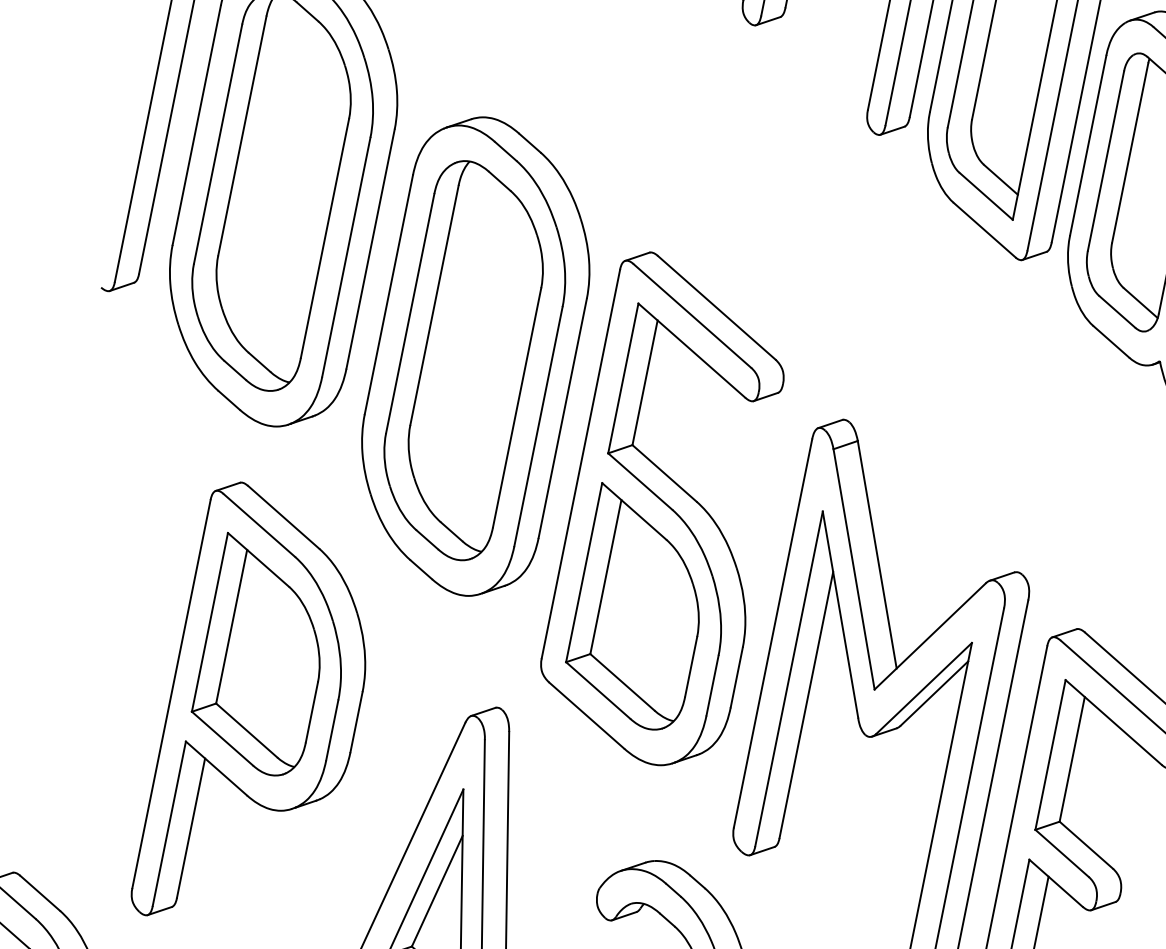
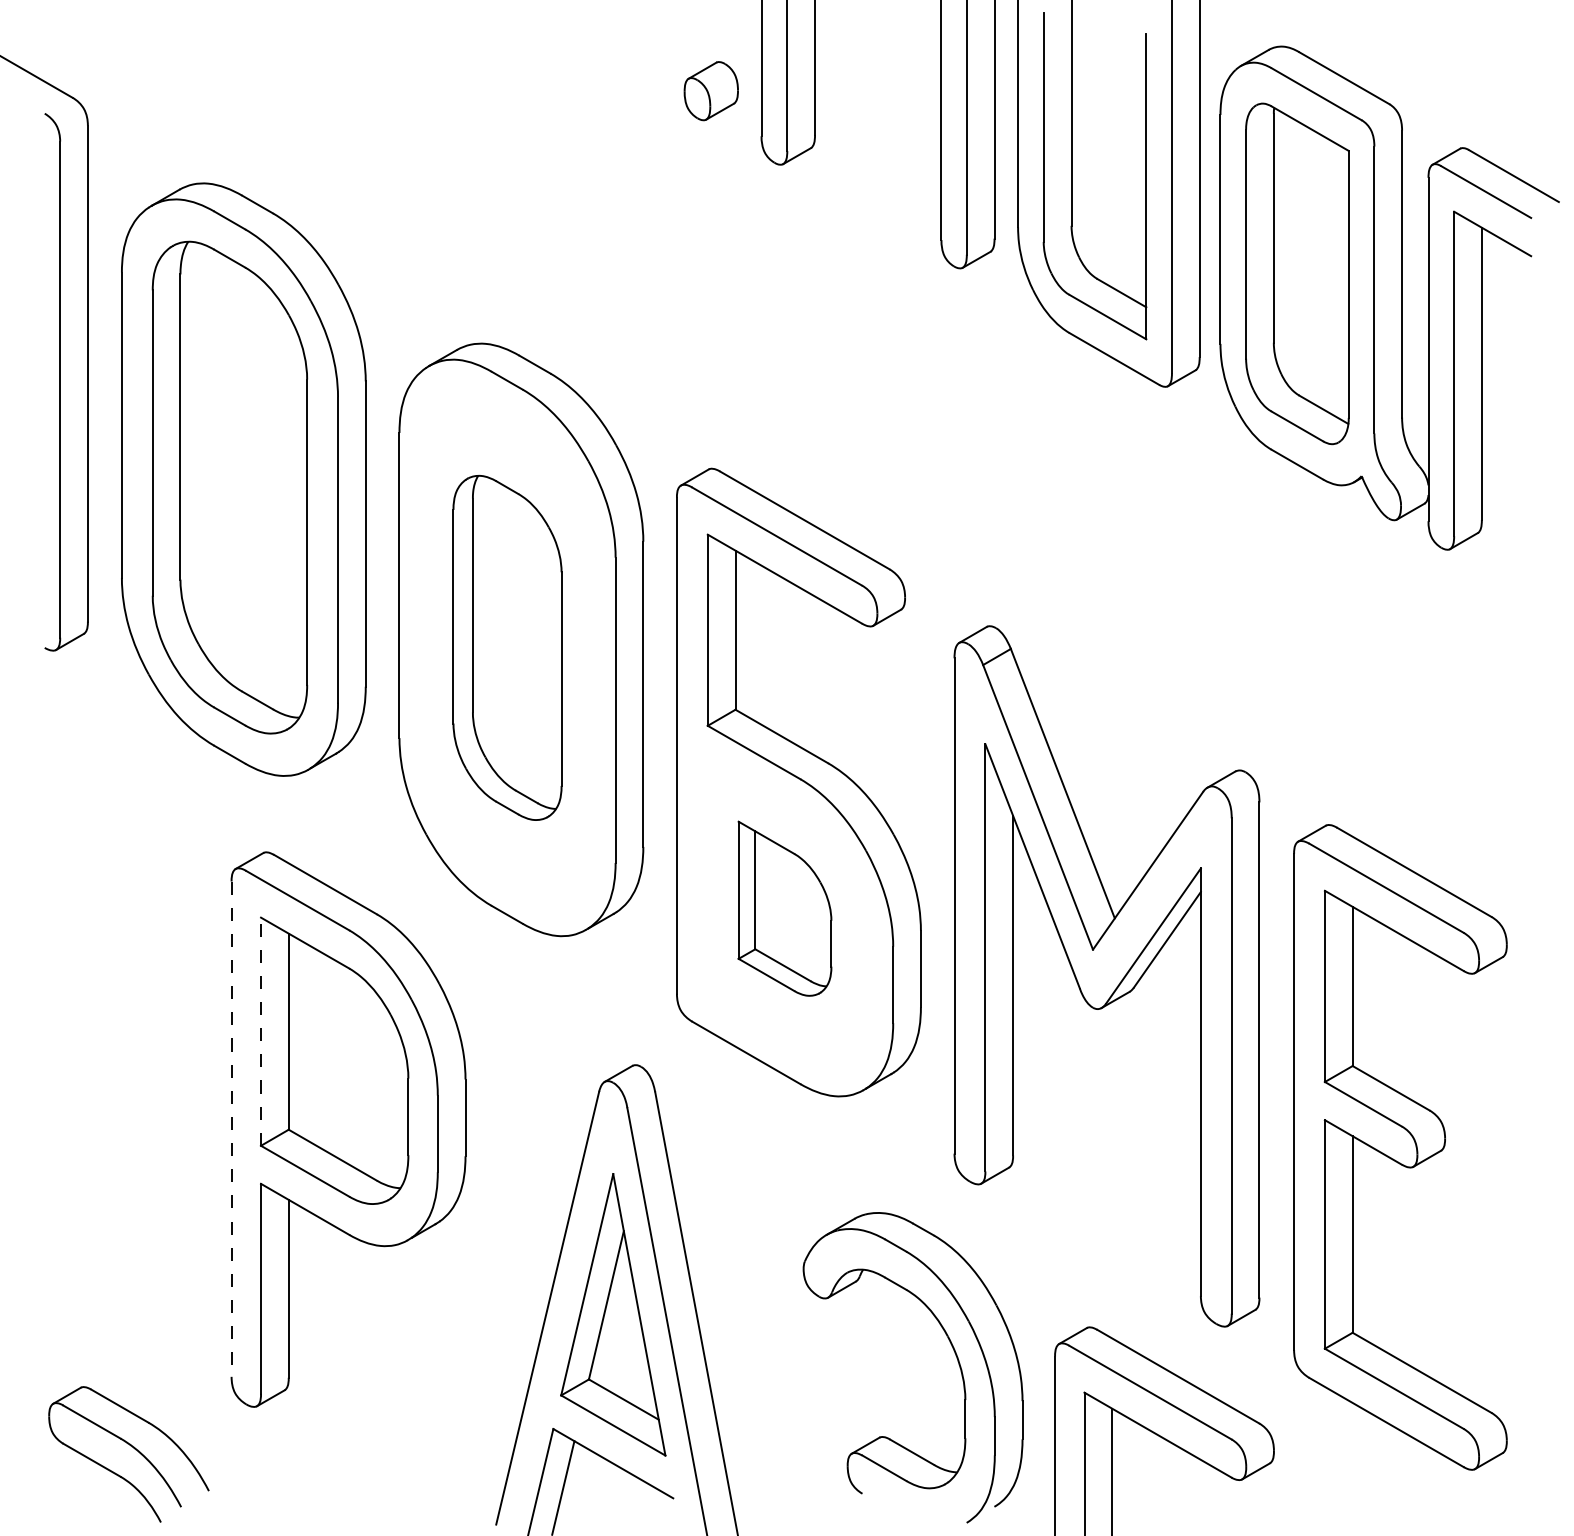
part: (463, 360) -> (507, 647), size x0.7
part: (639, 608) -> (784, 908), size x0.6
line: (210, 622) -> (261, 1031), solid -> dashed
line: (171, 694) -> (231, 1129), solid -> dashed

